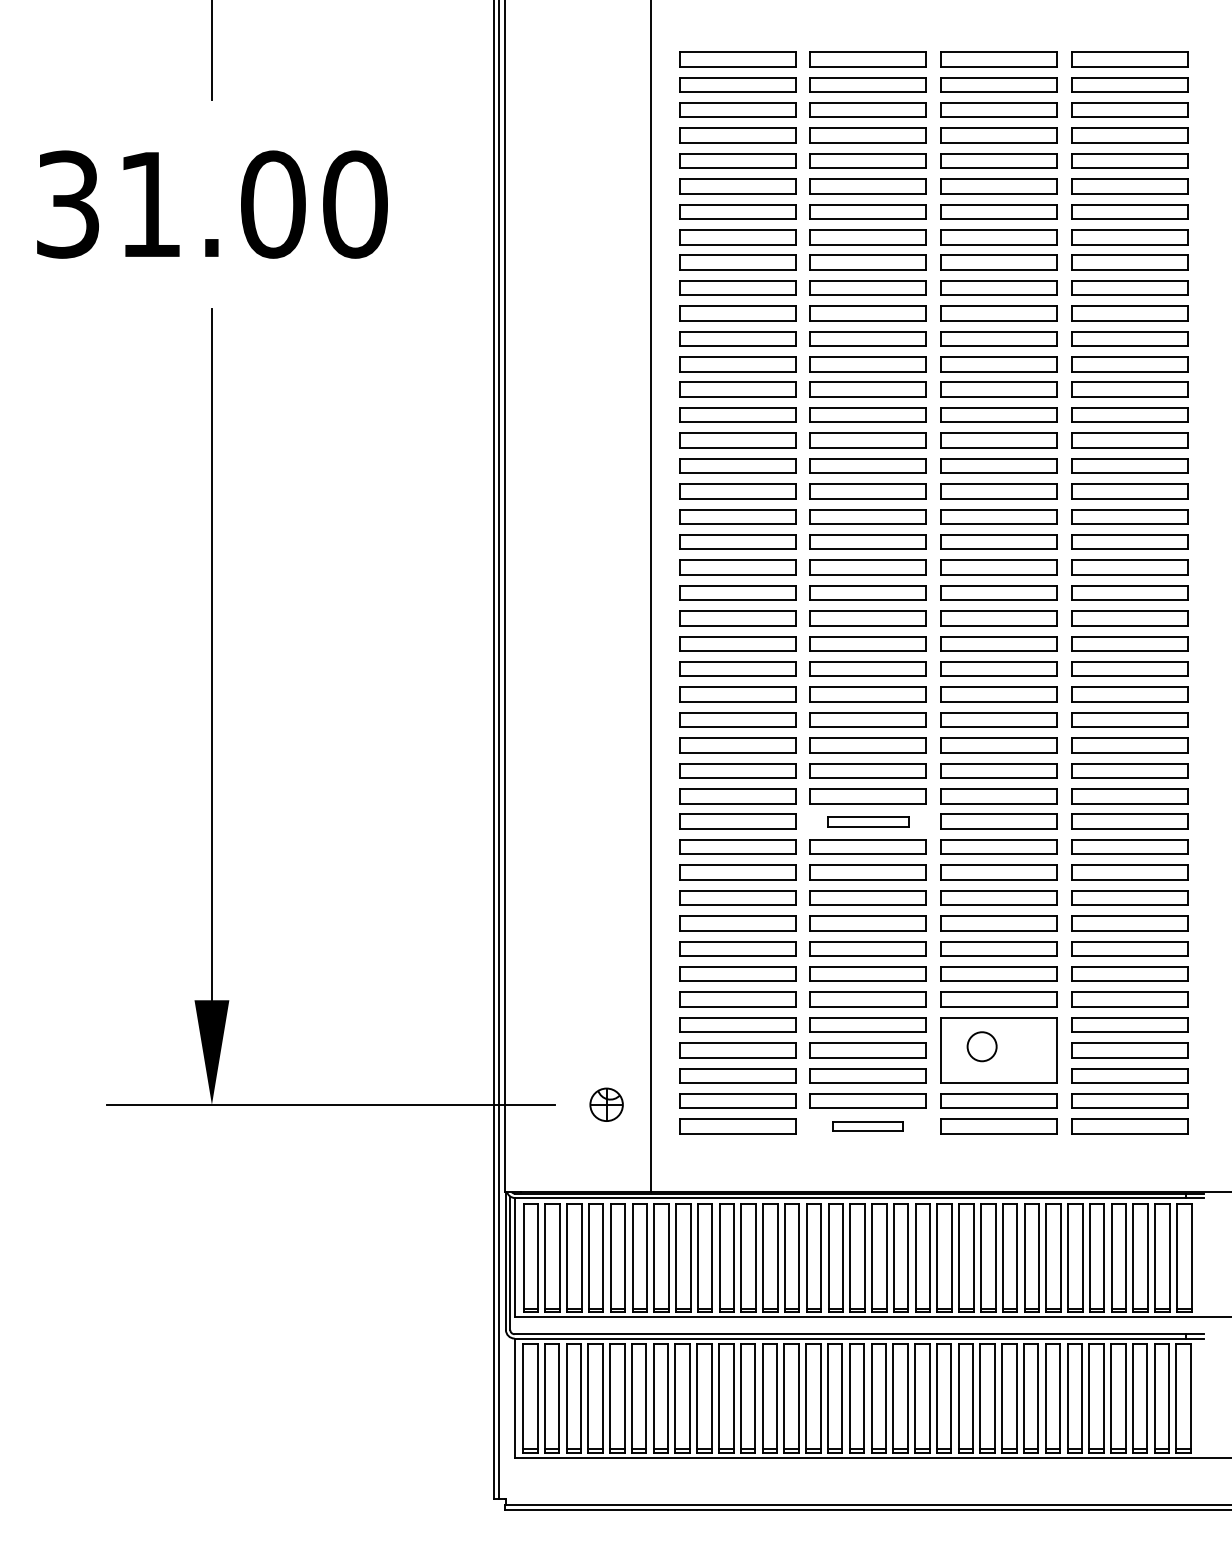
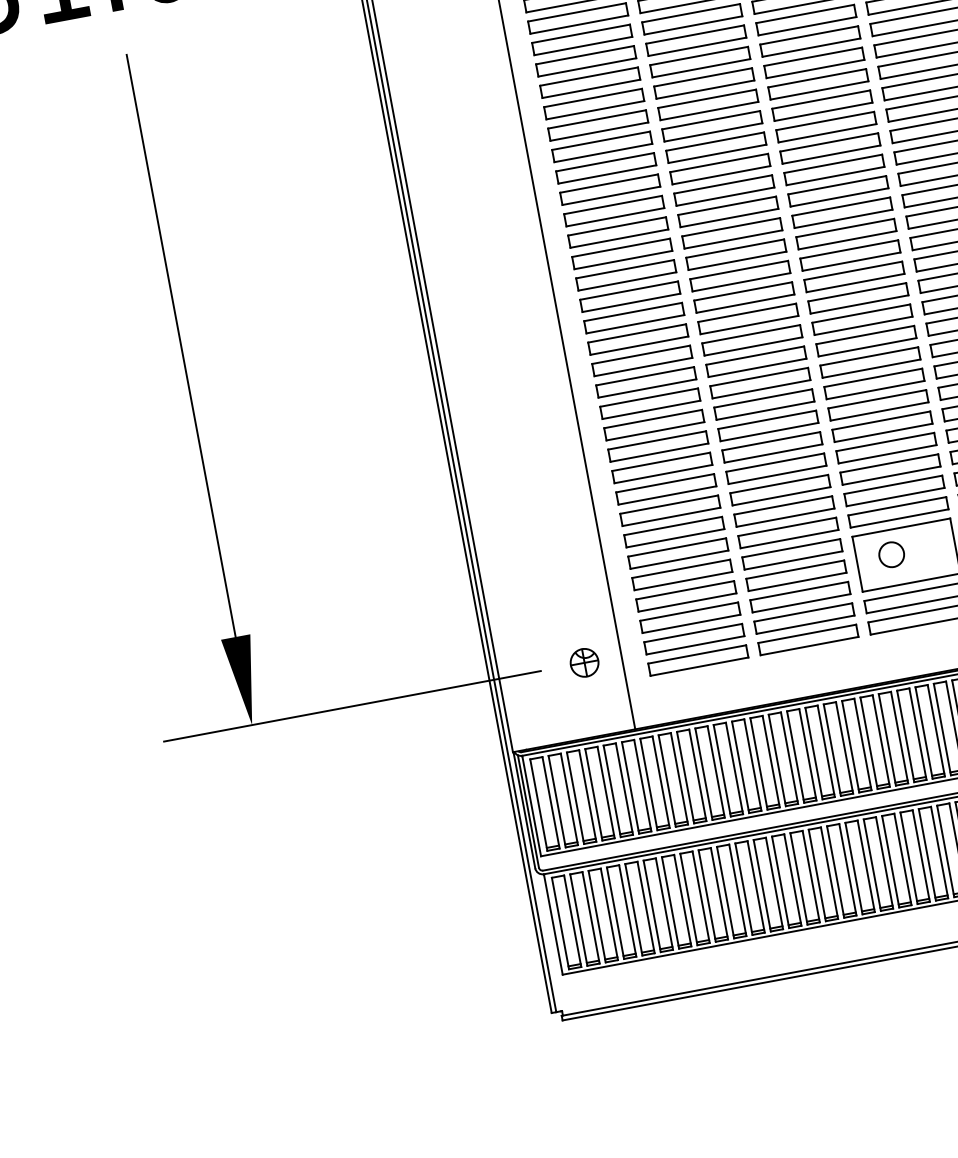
part: (867, 821) -> (759, 383), size x1.43
part: (867, 1126) -> (807, 640), size x1.67

